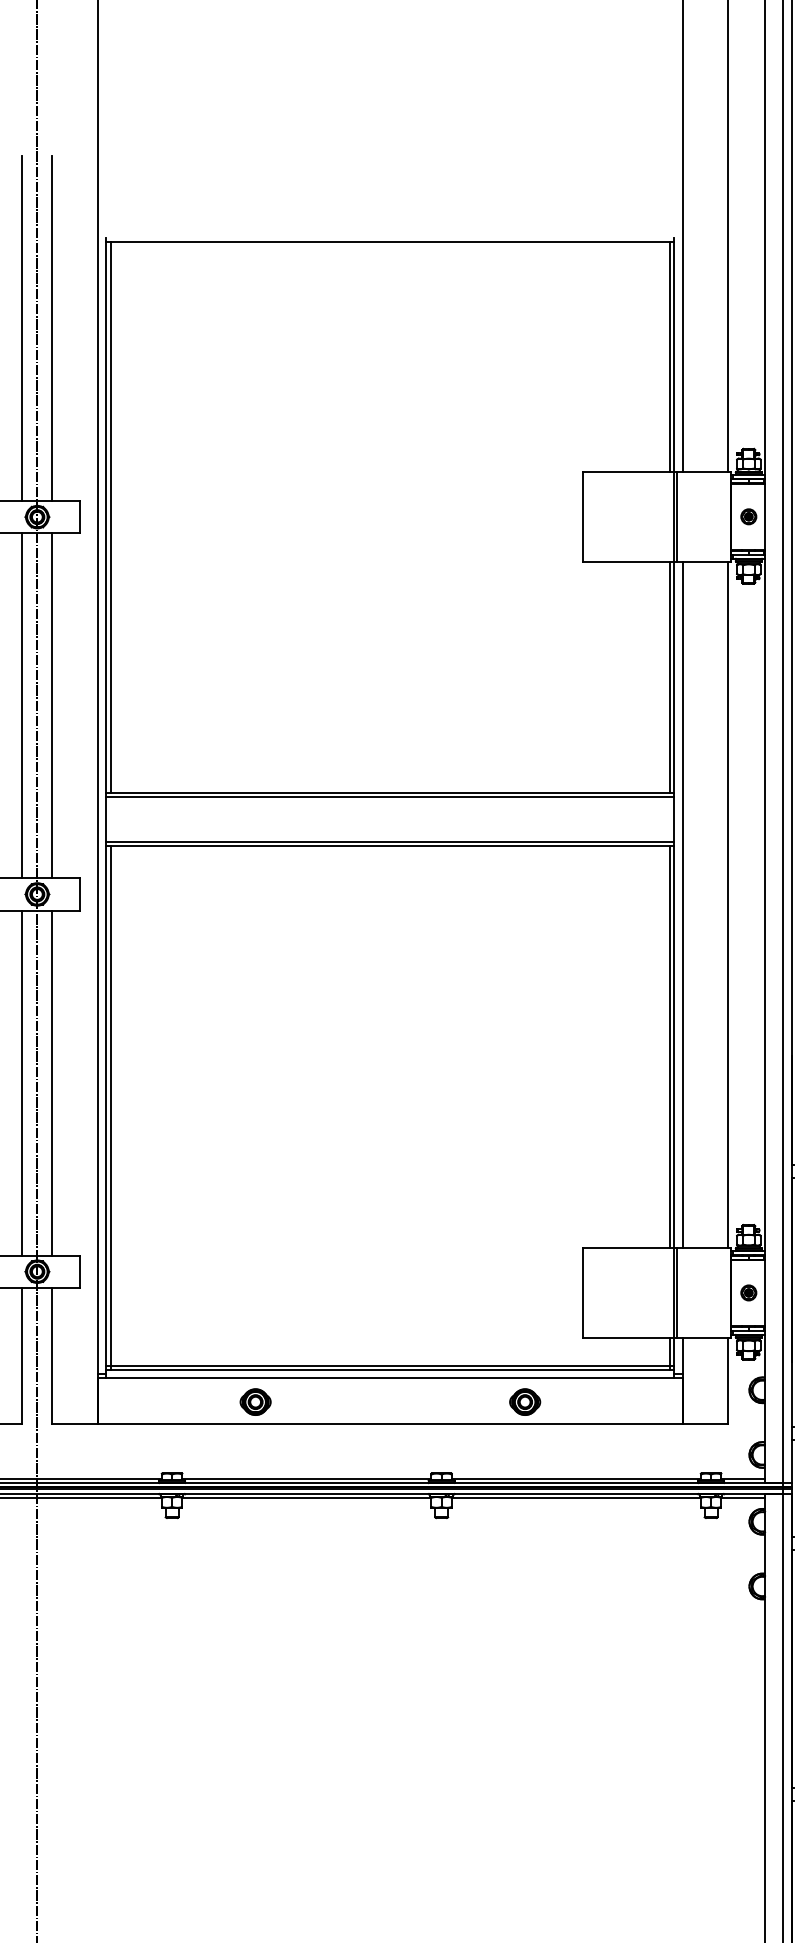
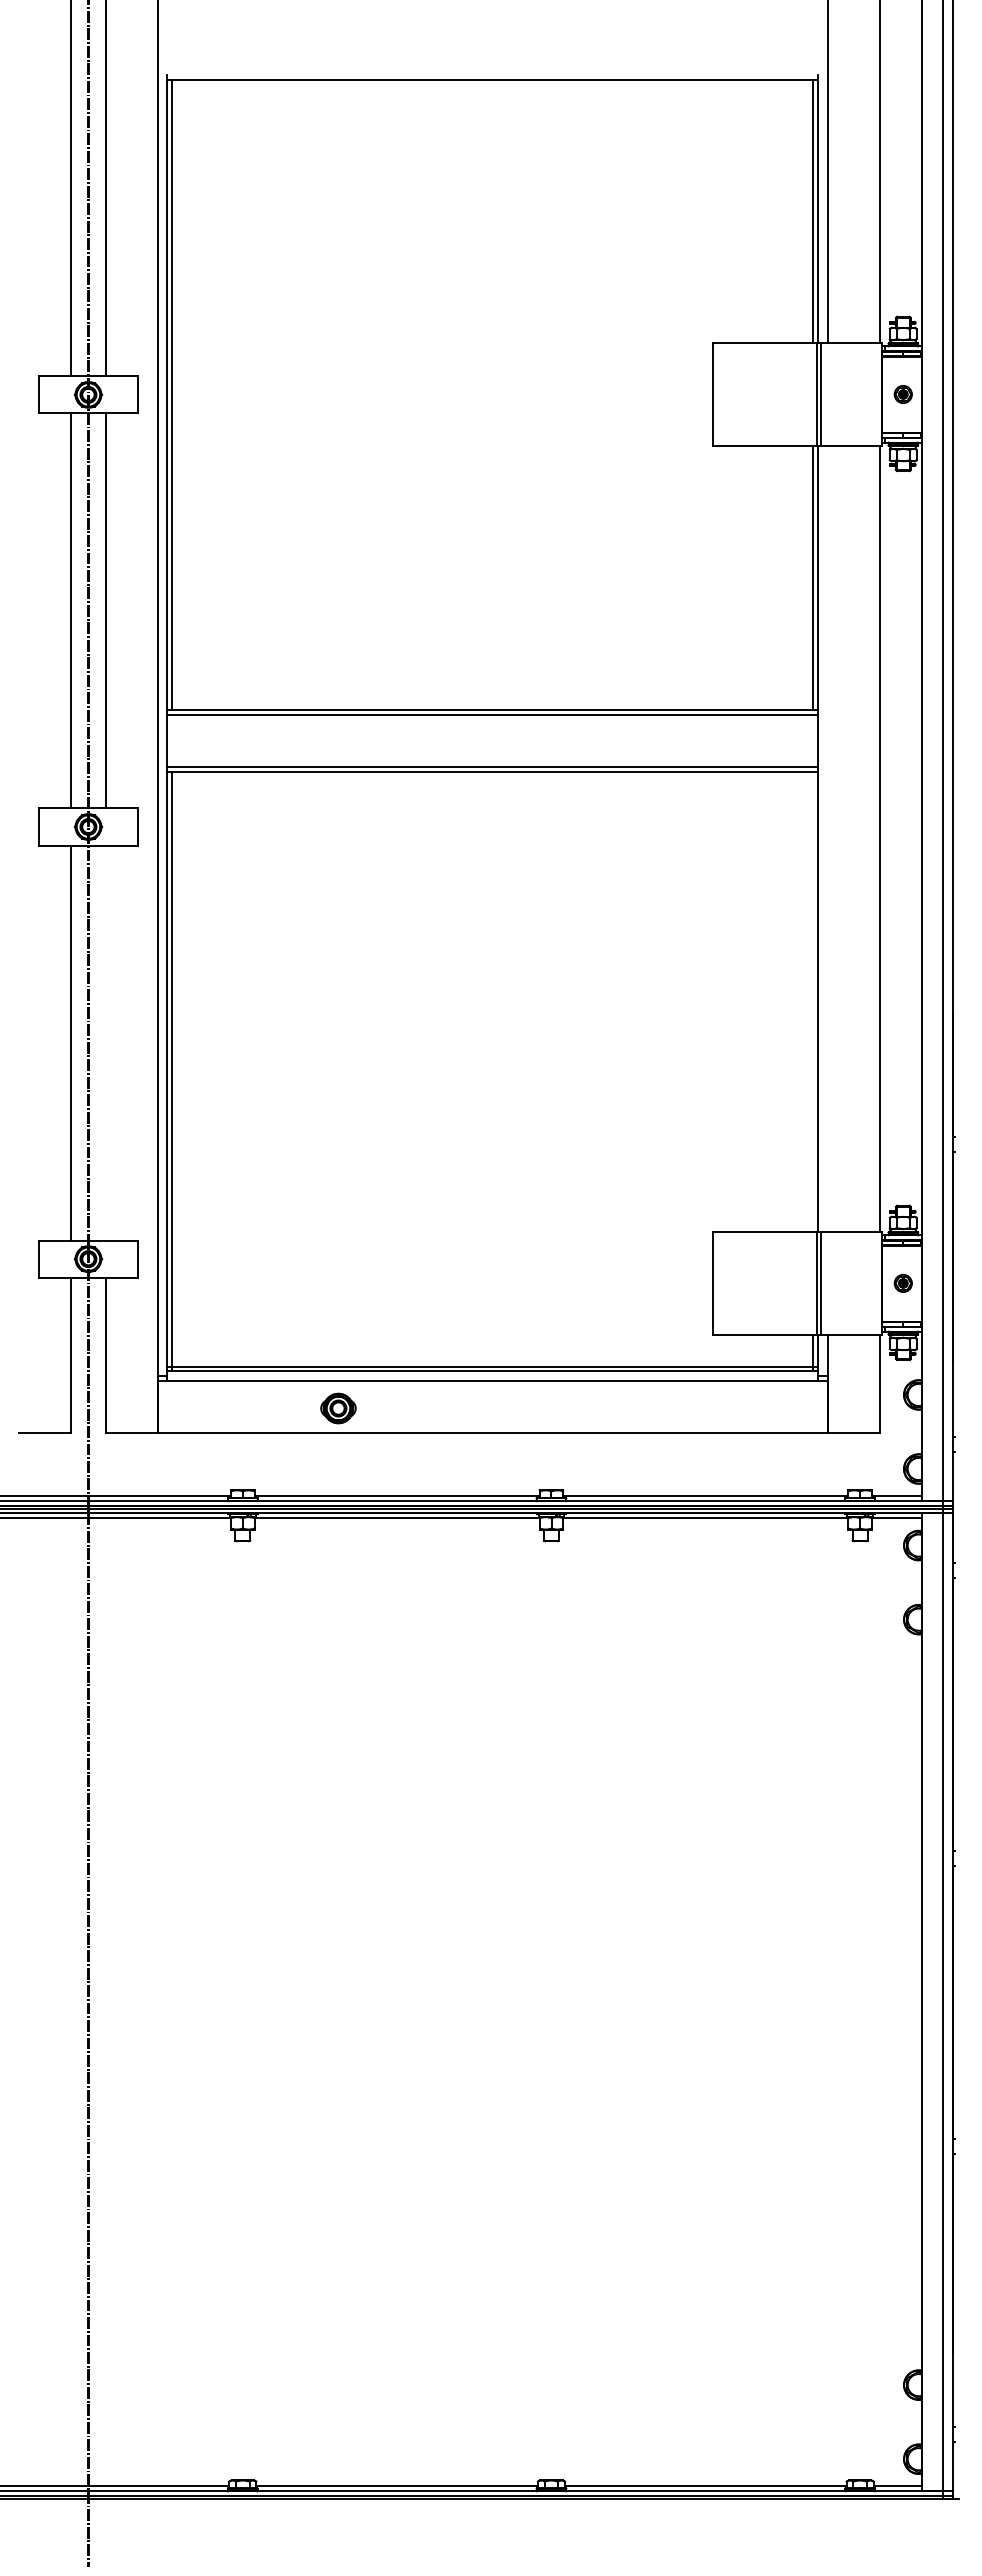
line: (683, 904) -> (828, 838), removed
line: (670, 1046) -> (813, 1001), removed
line: (52, 1082) -> (105, 1042), removed
part: (525, 1402) -> (647, 1408), removed

